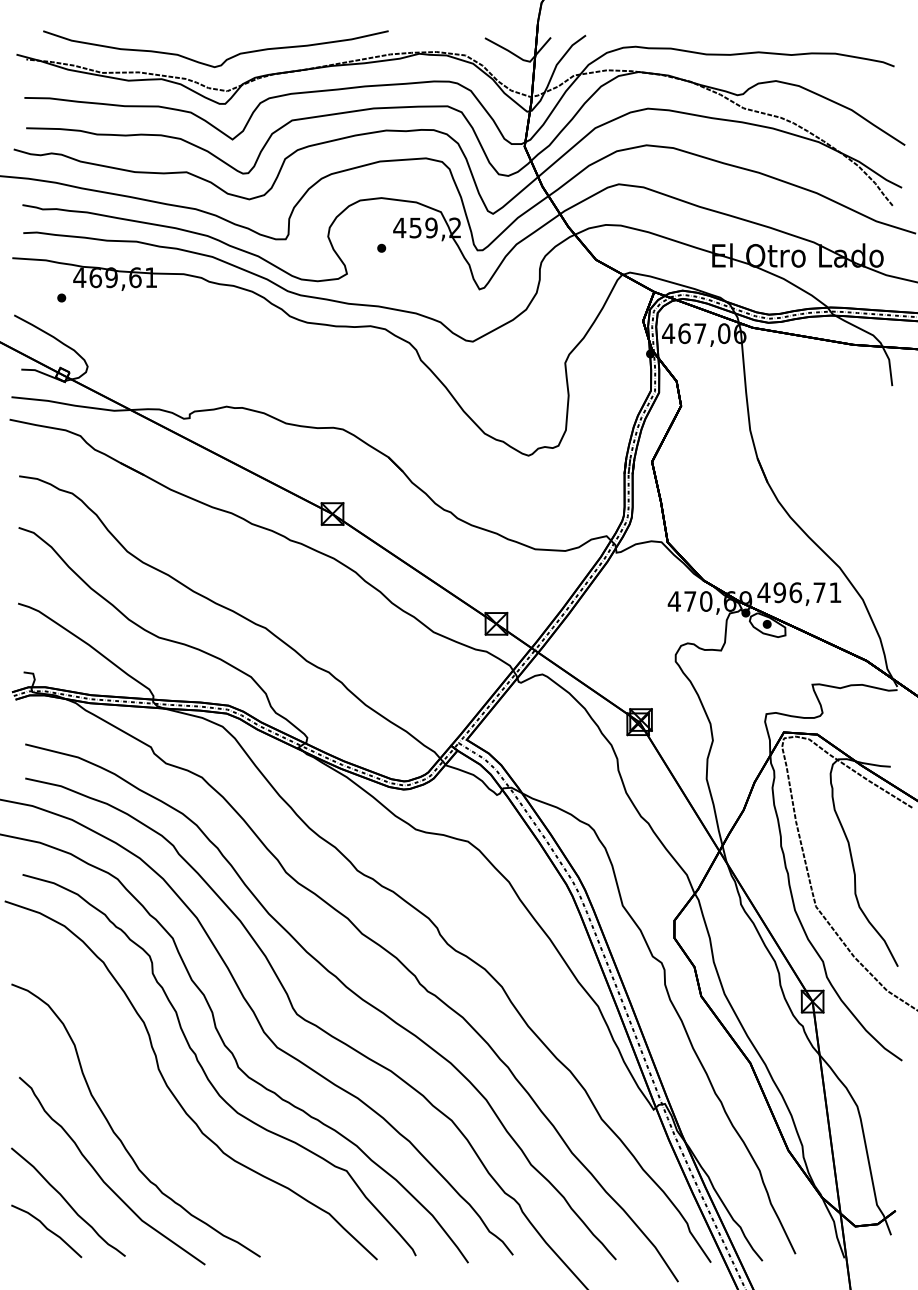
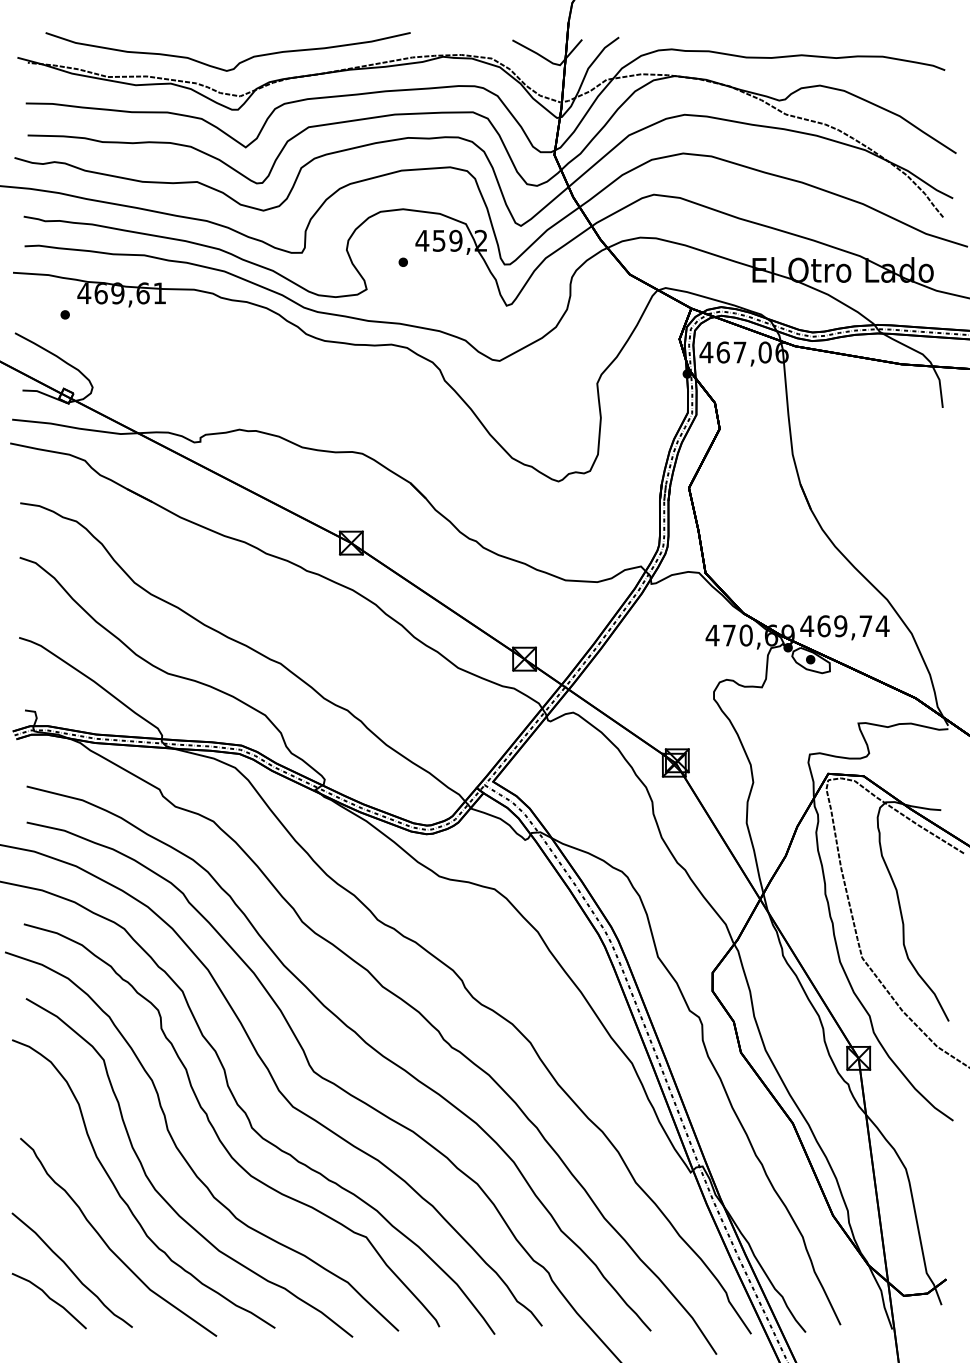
text: (807, 592) -> (853, 626), 496,71 -> 469,74
curve: (151, 1129) -> (160, 1193), added

